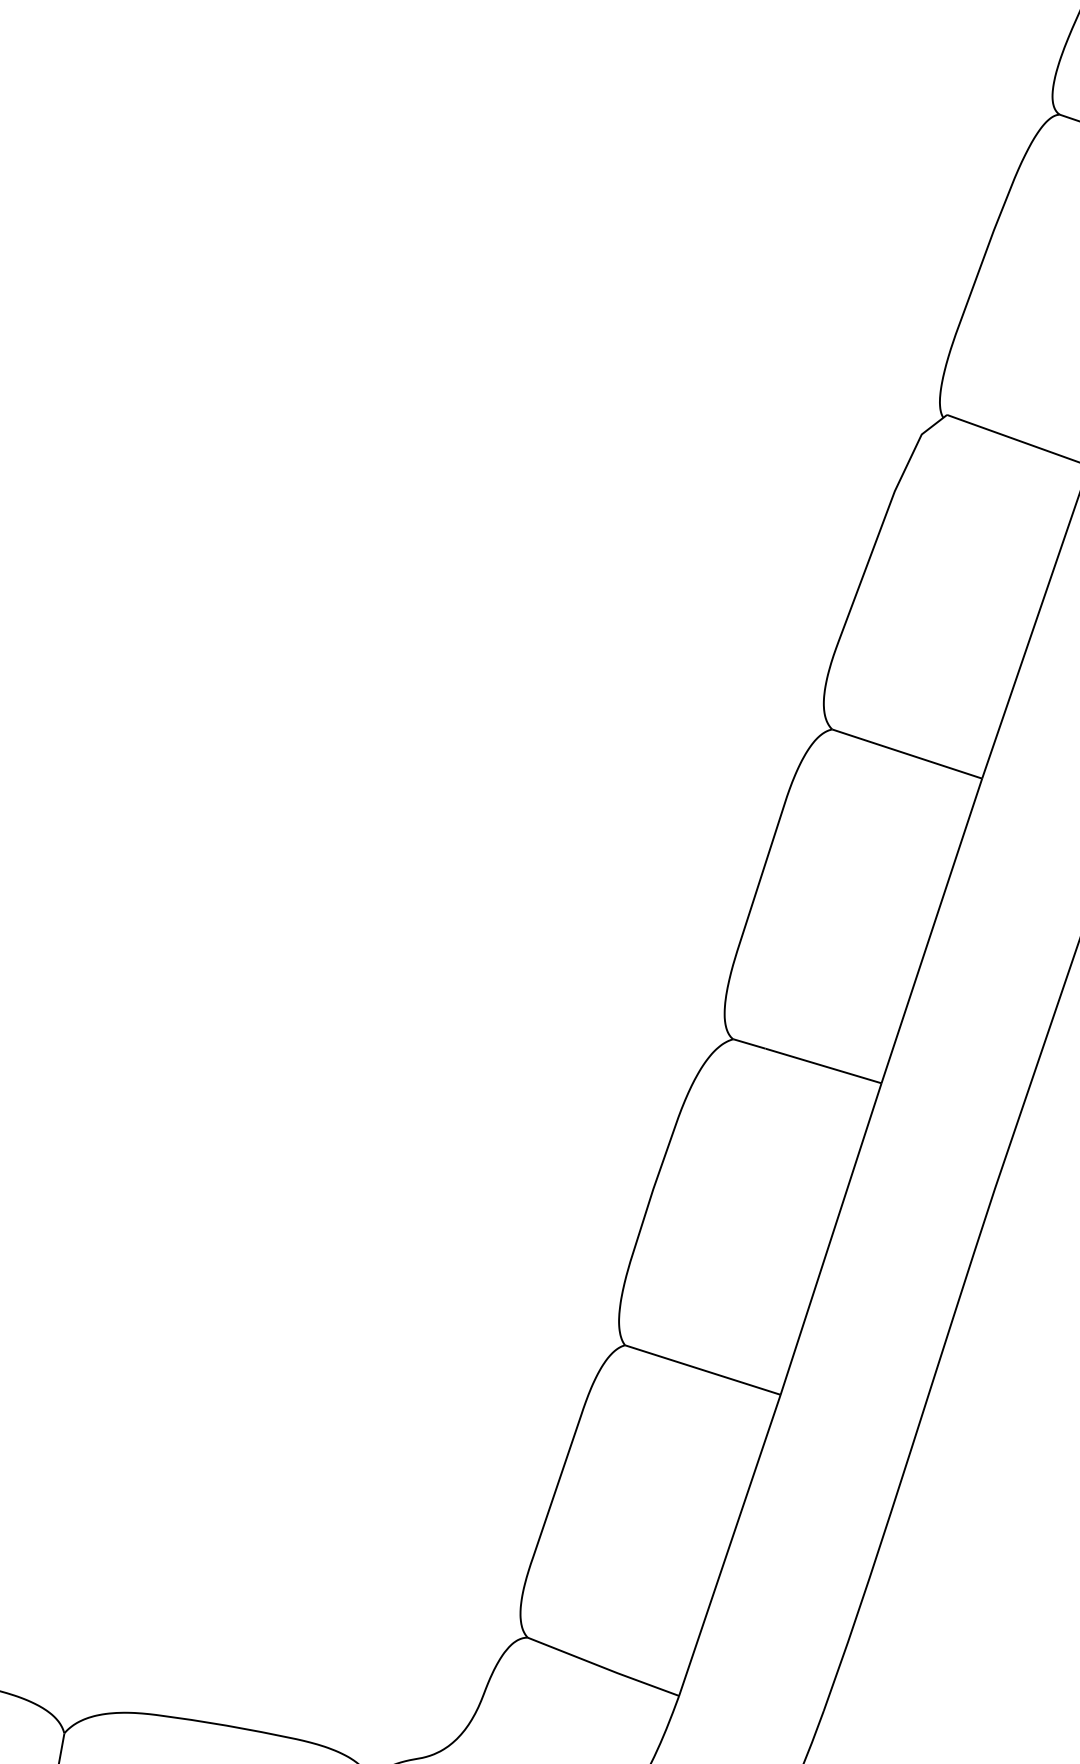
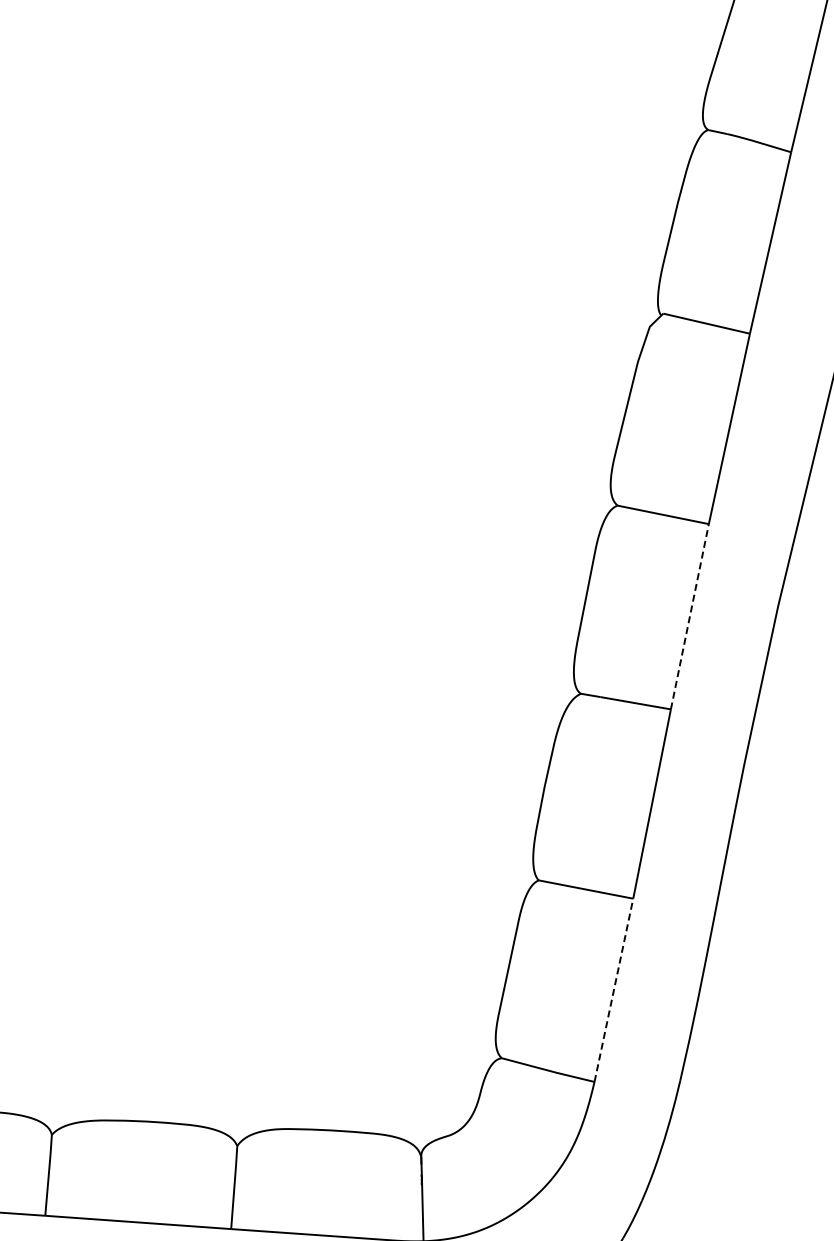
line: (931, 930) -> (689, 616), solid -> dashed
line: (729, 1545) -> (613, 990), solid -> dashed

